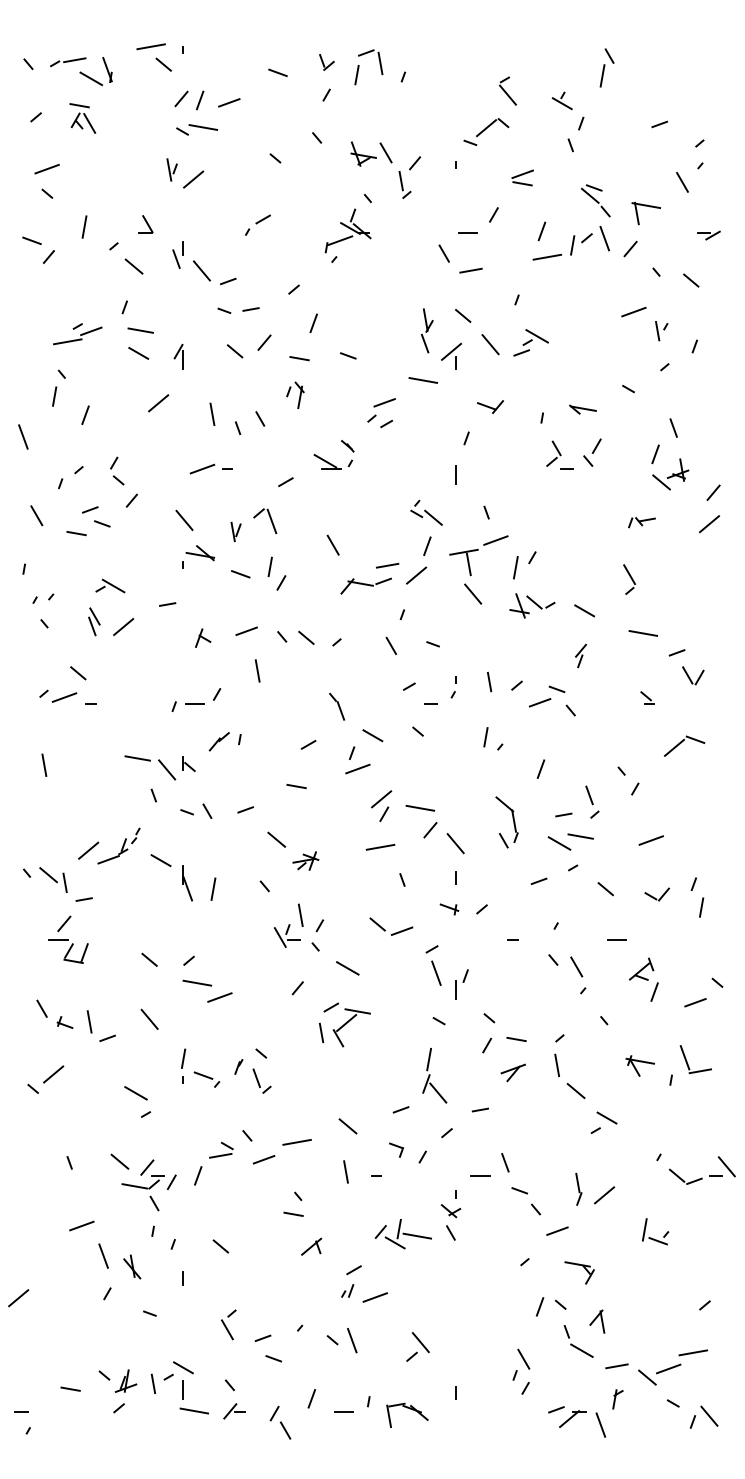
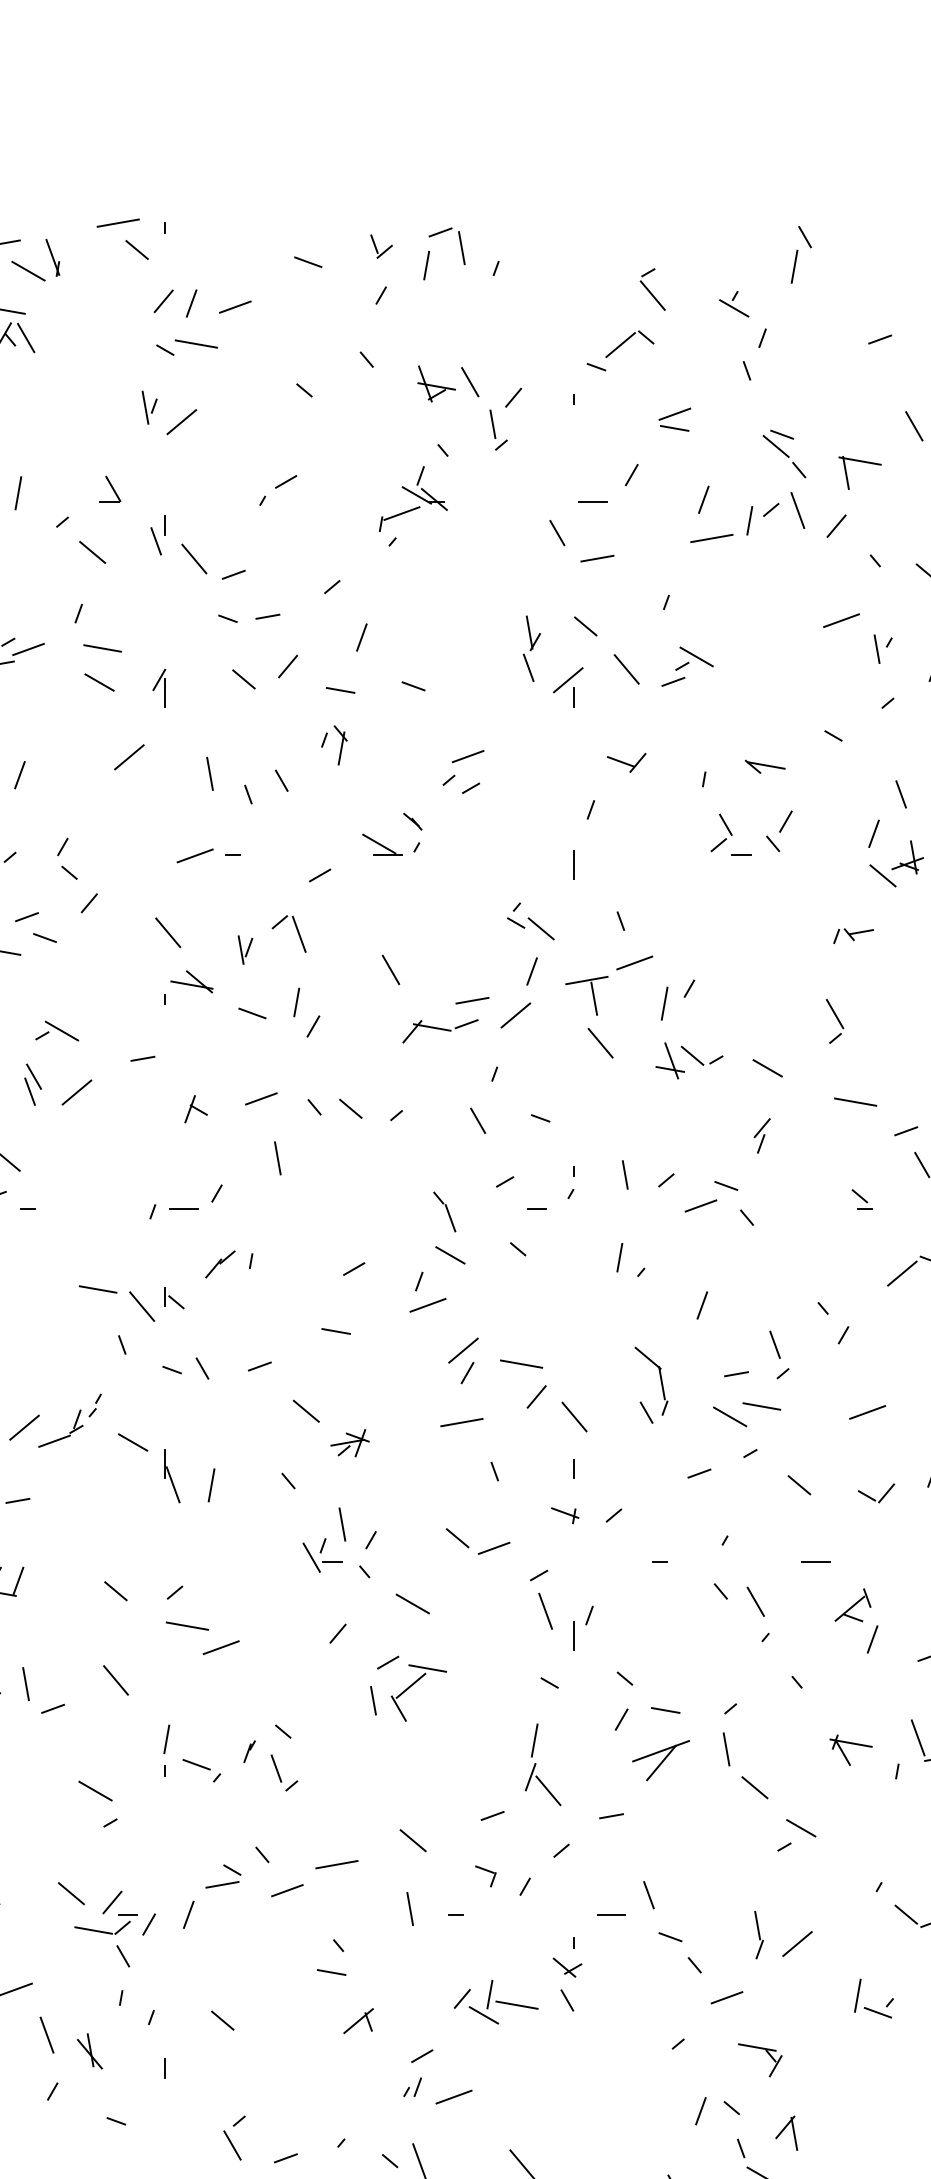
line: (423, 380) -> (526, 723), removed
part: (336, 706) -> (443, 1211), moved
part: (512, 1072) -> (659, 1759), size x1.6

